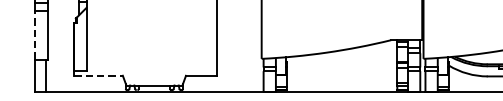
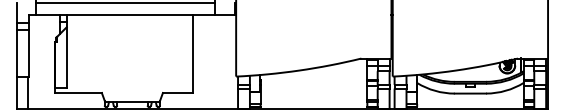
line: (34, 34) -> (16, 53), dashed -> solid
line: (98, 76) -> (78, 93), dashed -> solid

